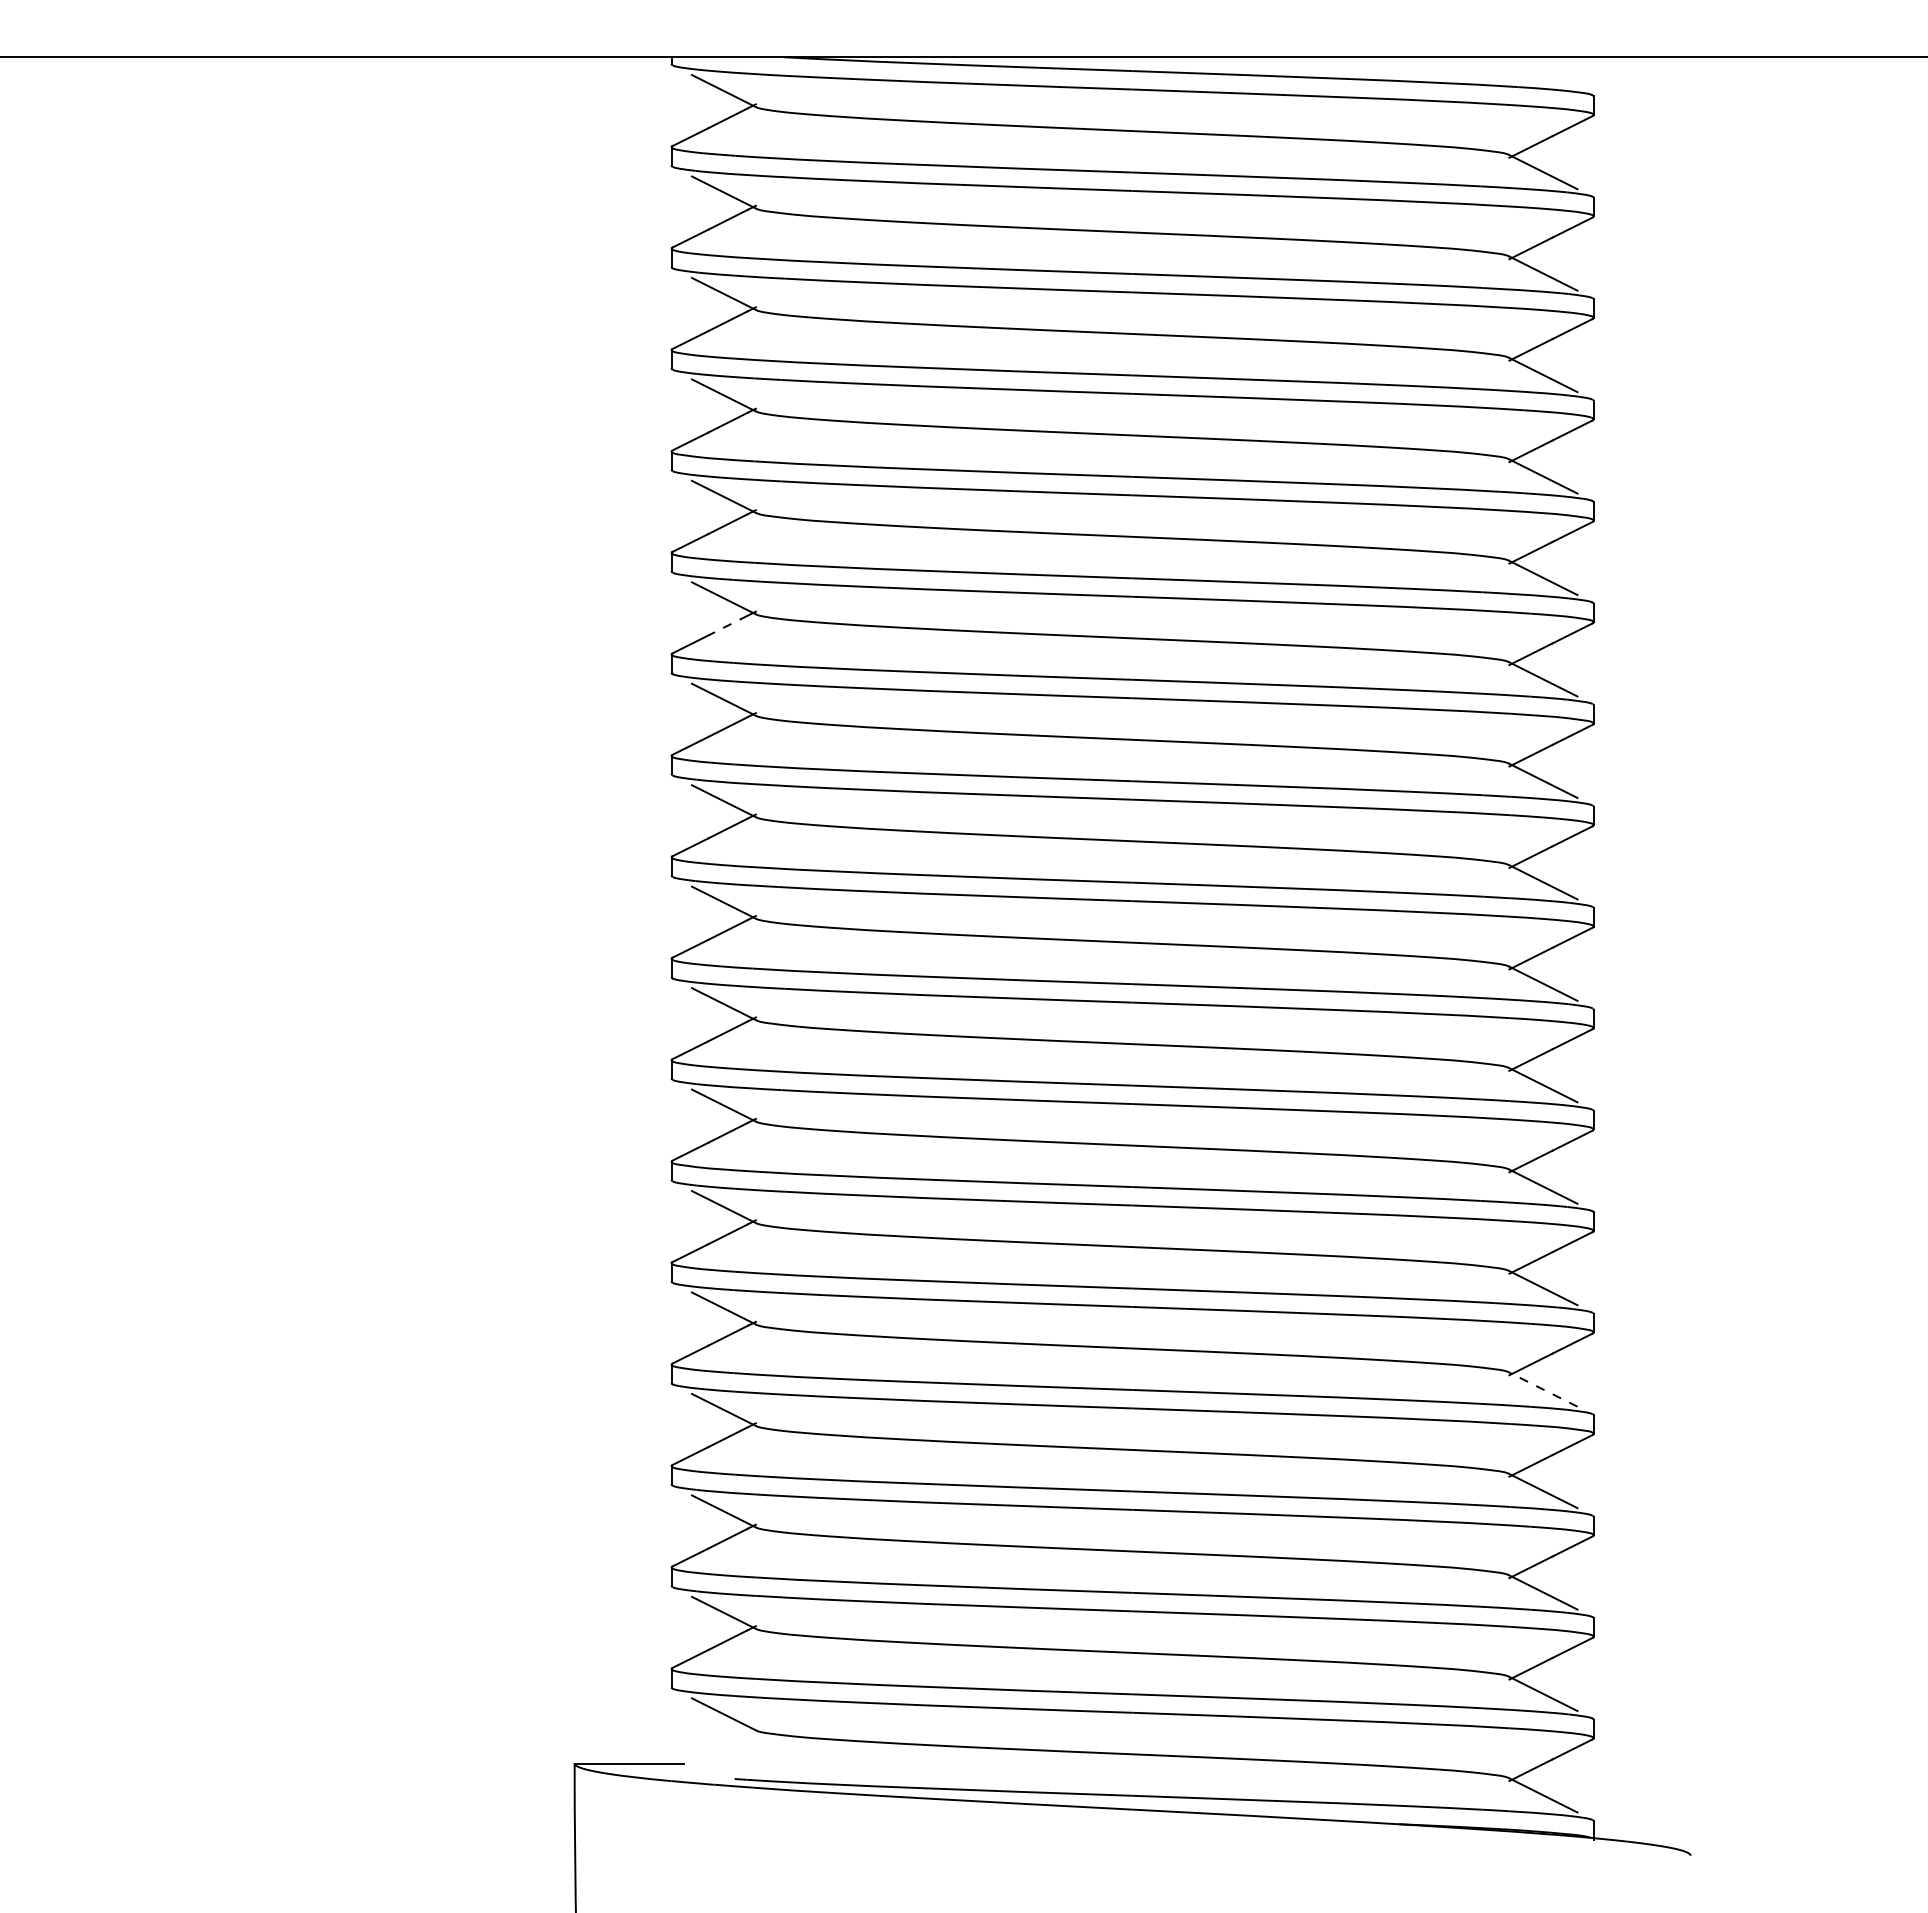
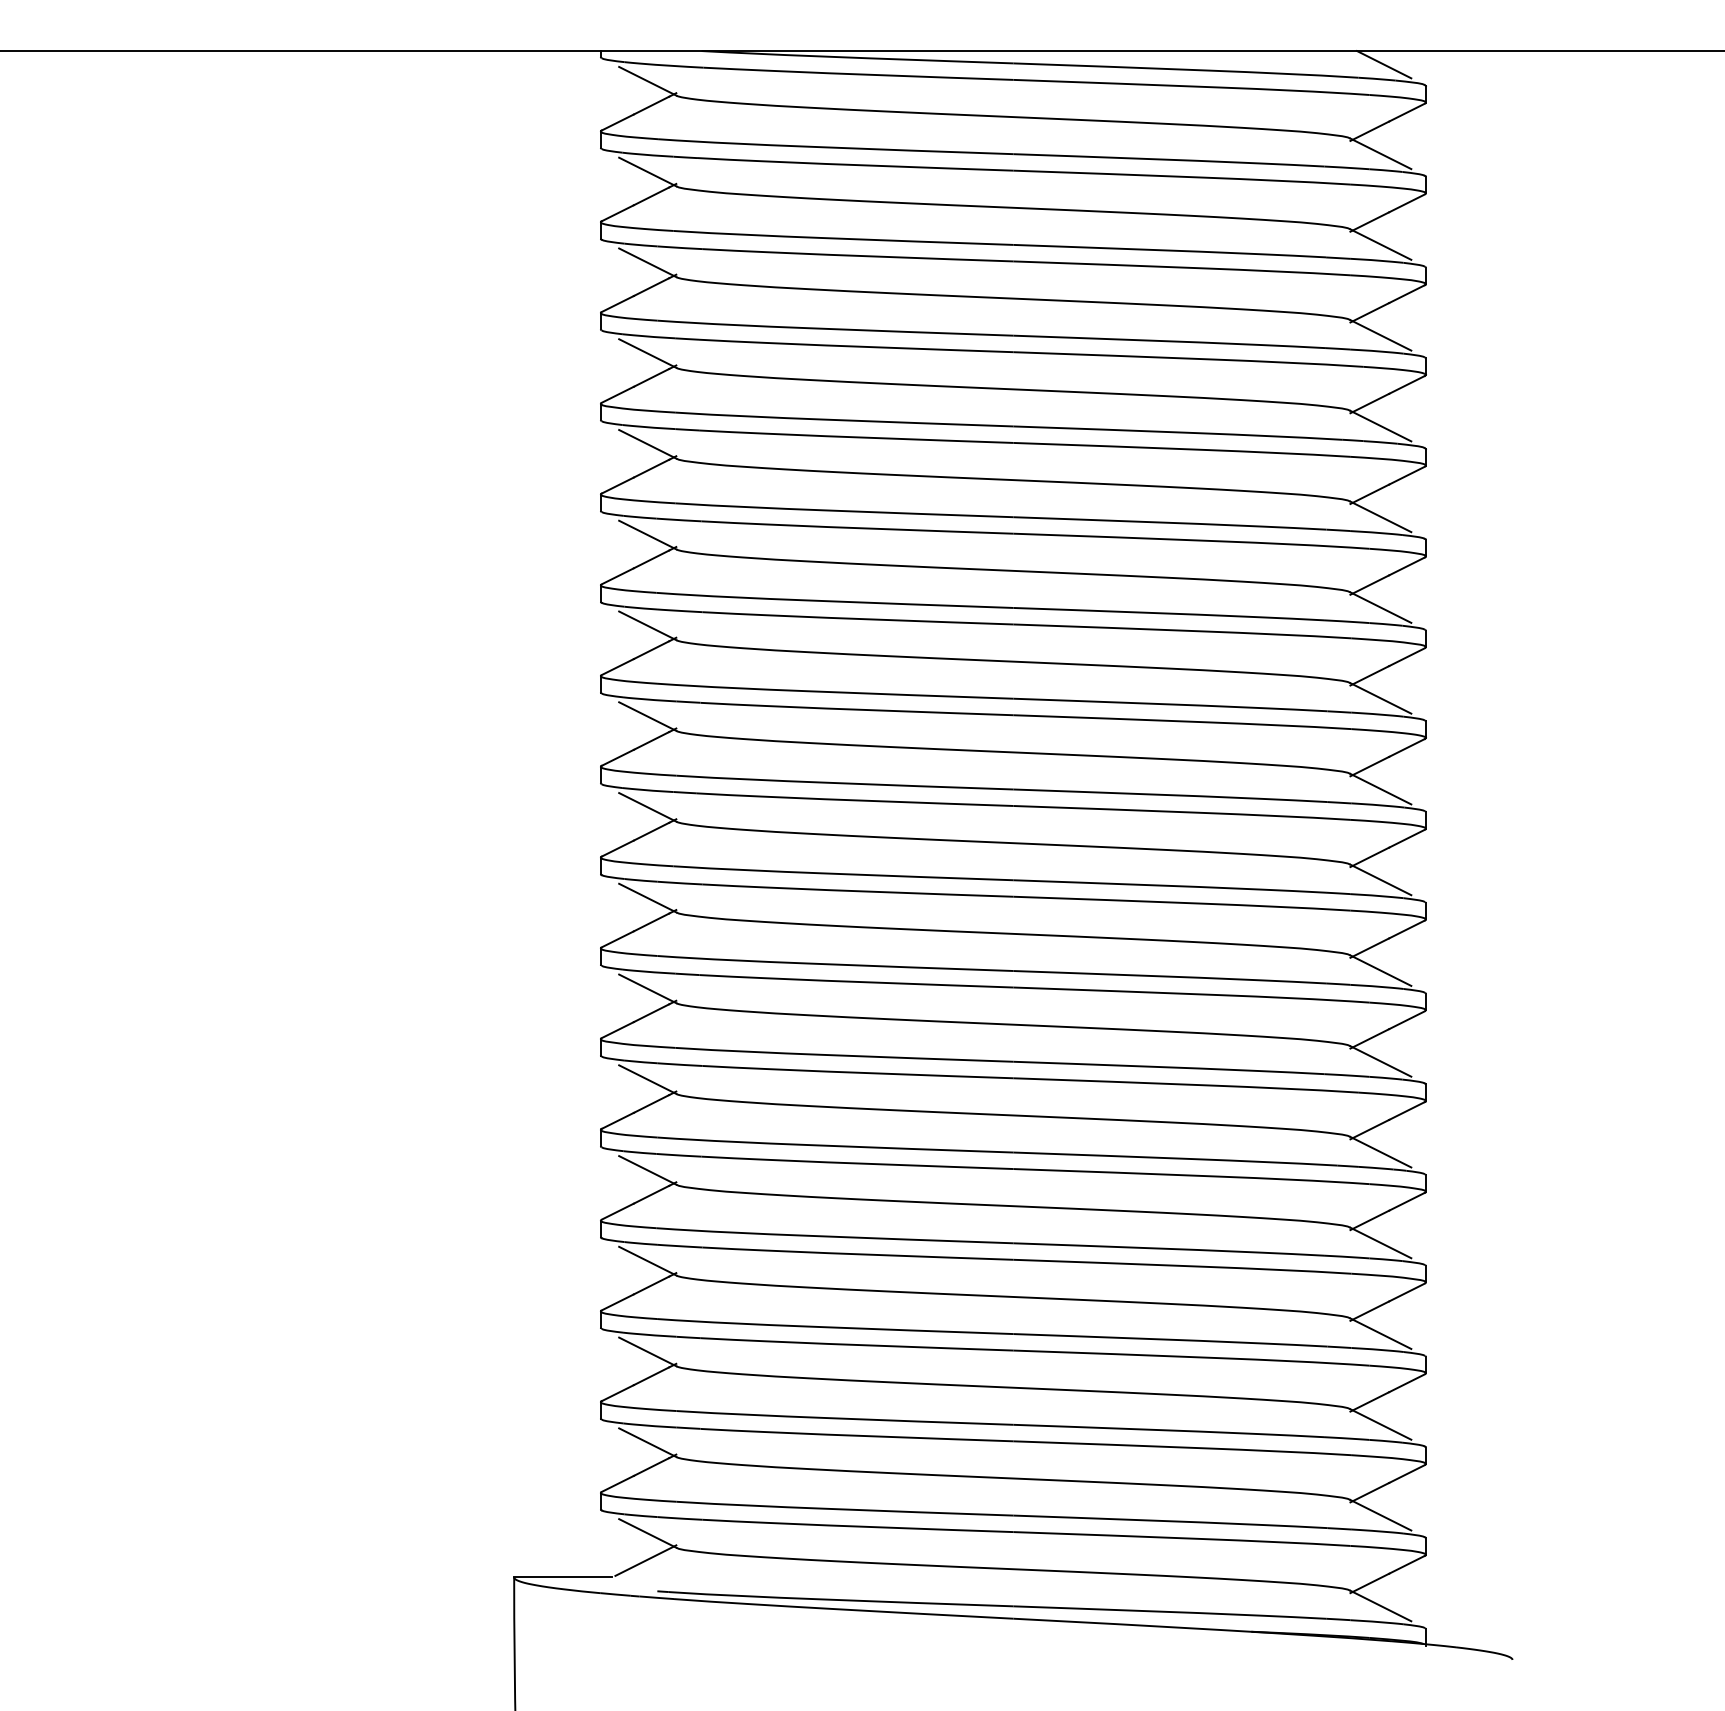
line: (1546, 72) -> (1383, 64), added
line: (727, 625) -> (650, 559), dashed -> solid
line: (1543, 1389) -> (1380, 1242), dashed -> solid
line: (721, 1744) -> (645, 1560), added

